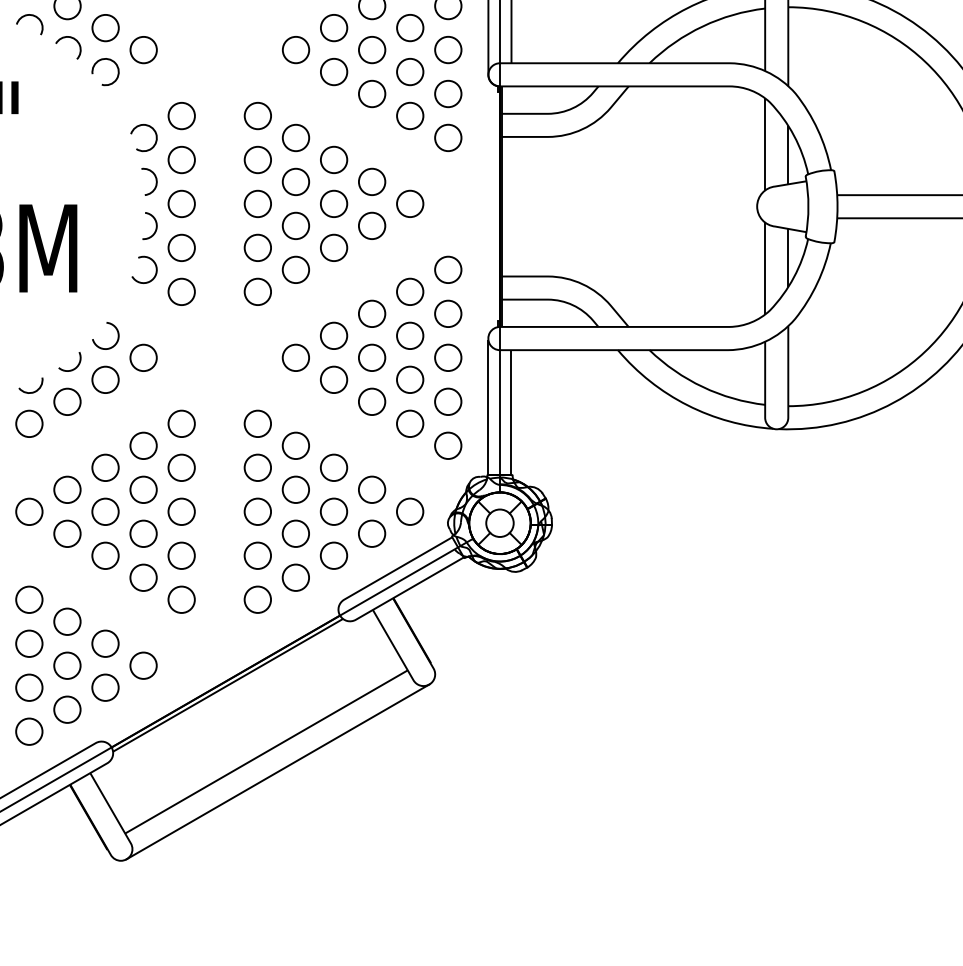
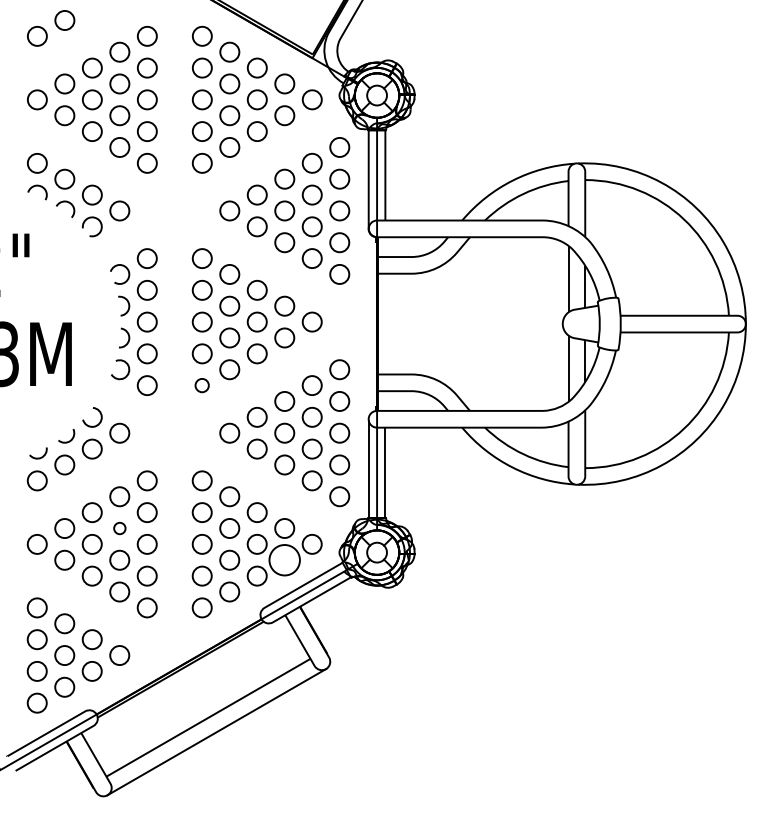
circle: (256, 291) -> (201, 385), size x0.7
circle: (143, 489) -> (119, 528), size x0.6
circle: (371, 532) -> (284, 559), size x1.6

